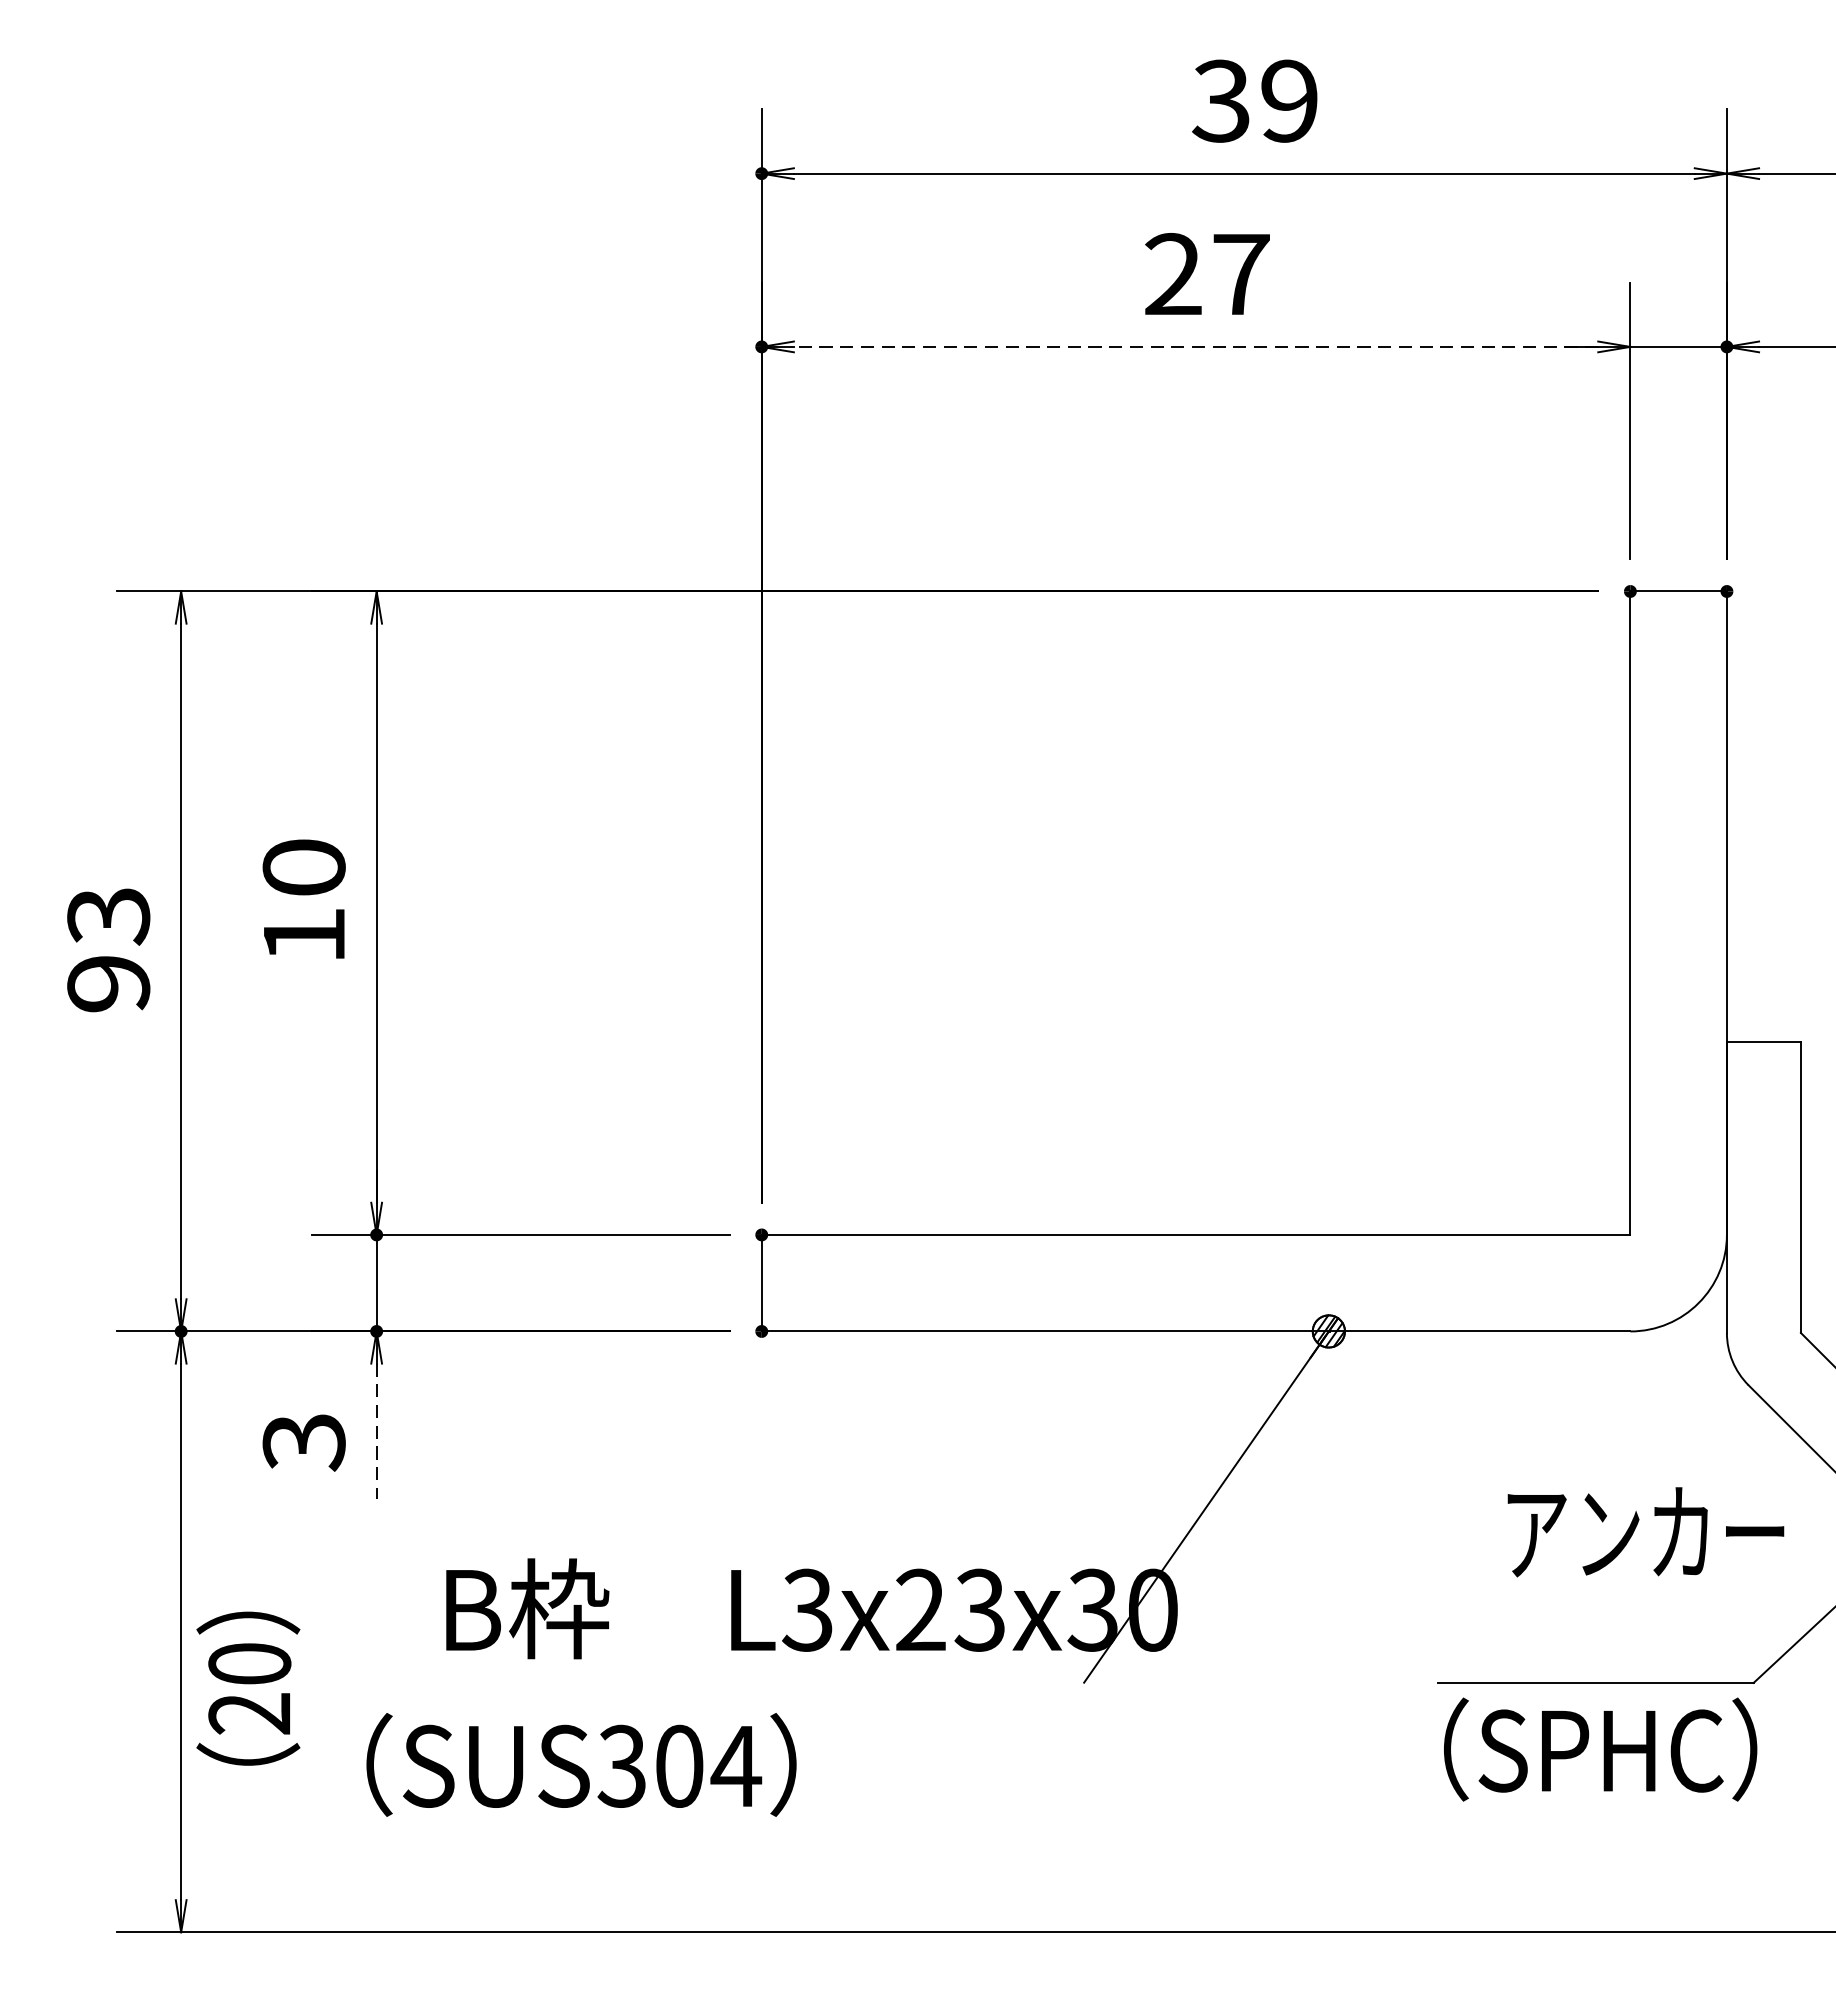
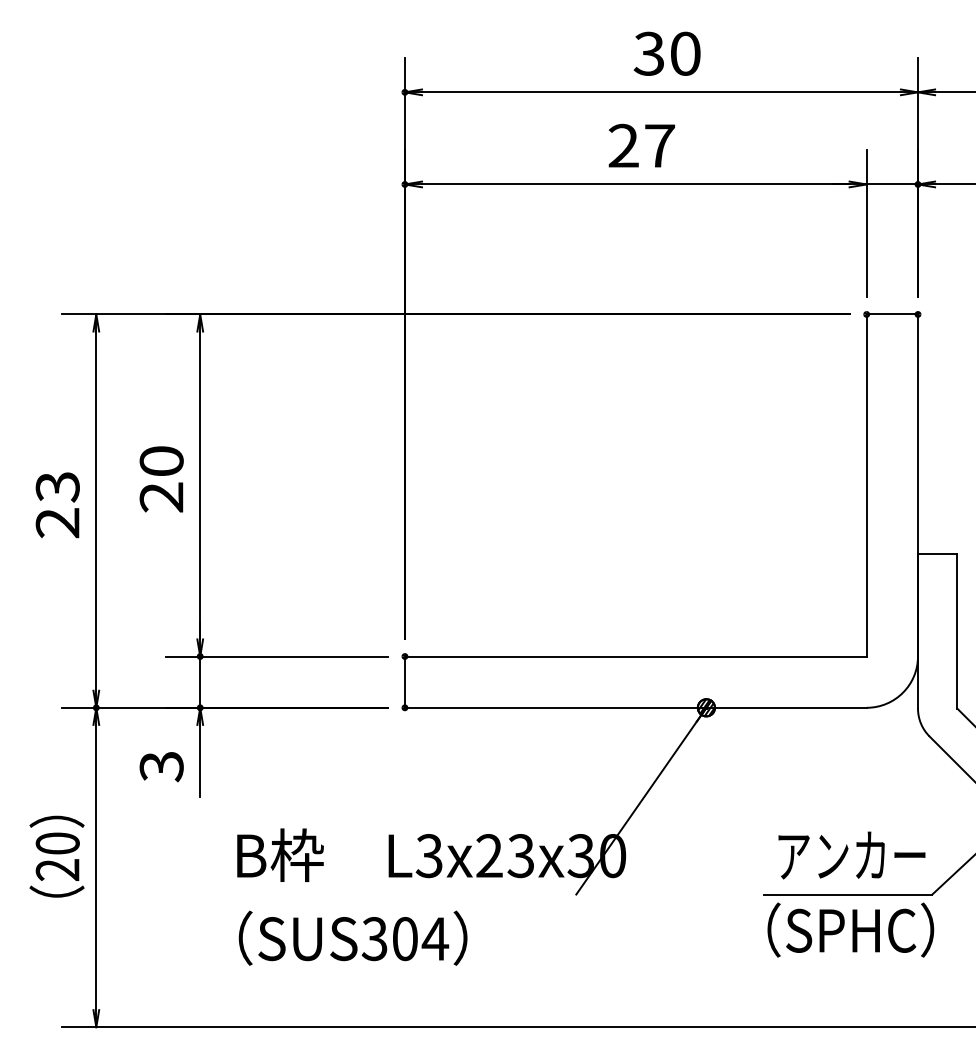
text: (1289, 100) -> (685, 53), 39 -> 30
line: (1195, 346) -> (635, 184), dashed -> solid
text: (303, 935) -> (161, 497), 10 -> 20
text: (108, 984) -> (57, 523), 93 -> 23
line: (377, 1432) -> (200, 761), dashed -> solid
text: (1645, 1532) -> (851, 855), moved
text: (247, 1688) -> (56, 856), moved
text: (580, 1763) -> (352, 937), moved

